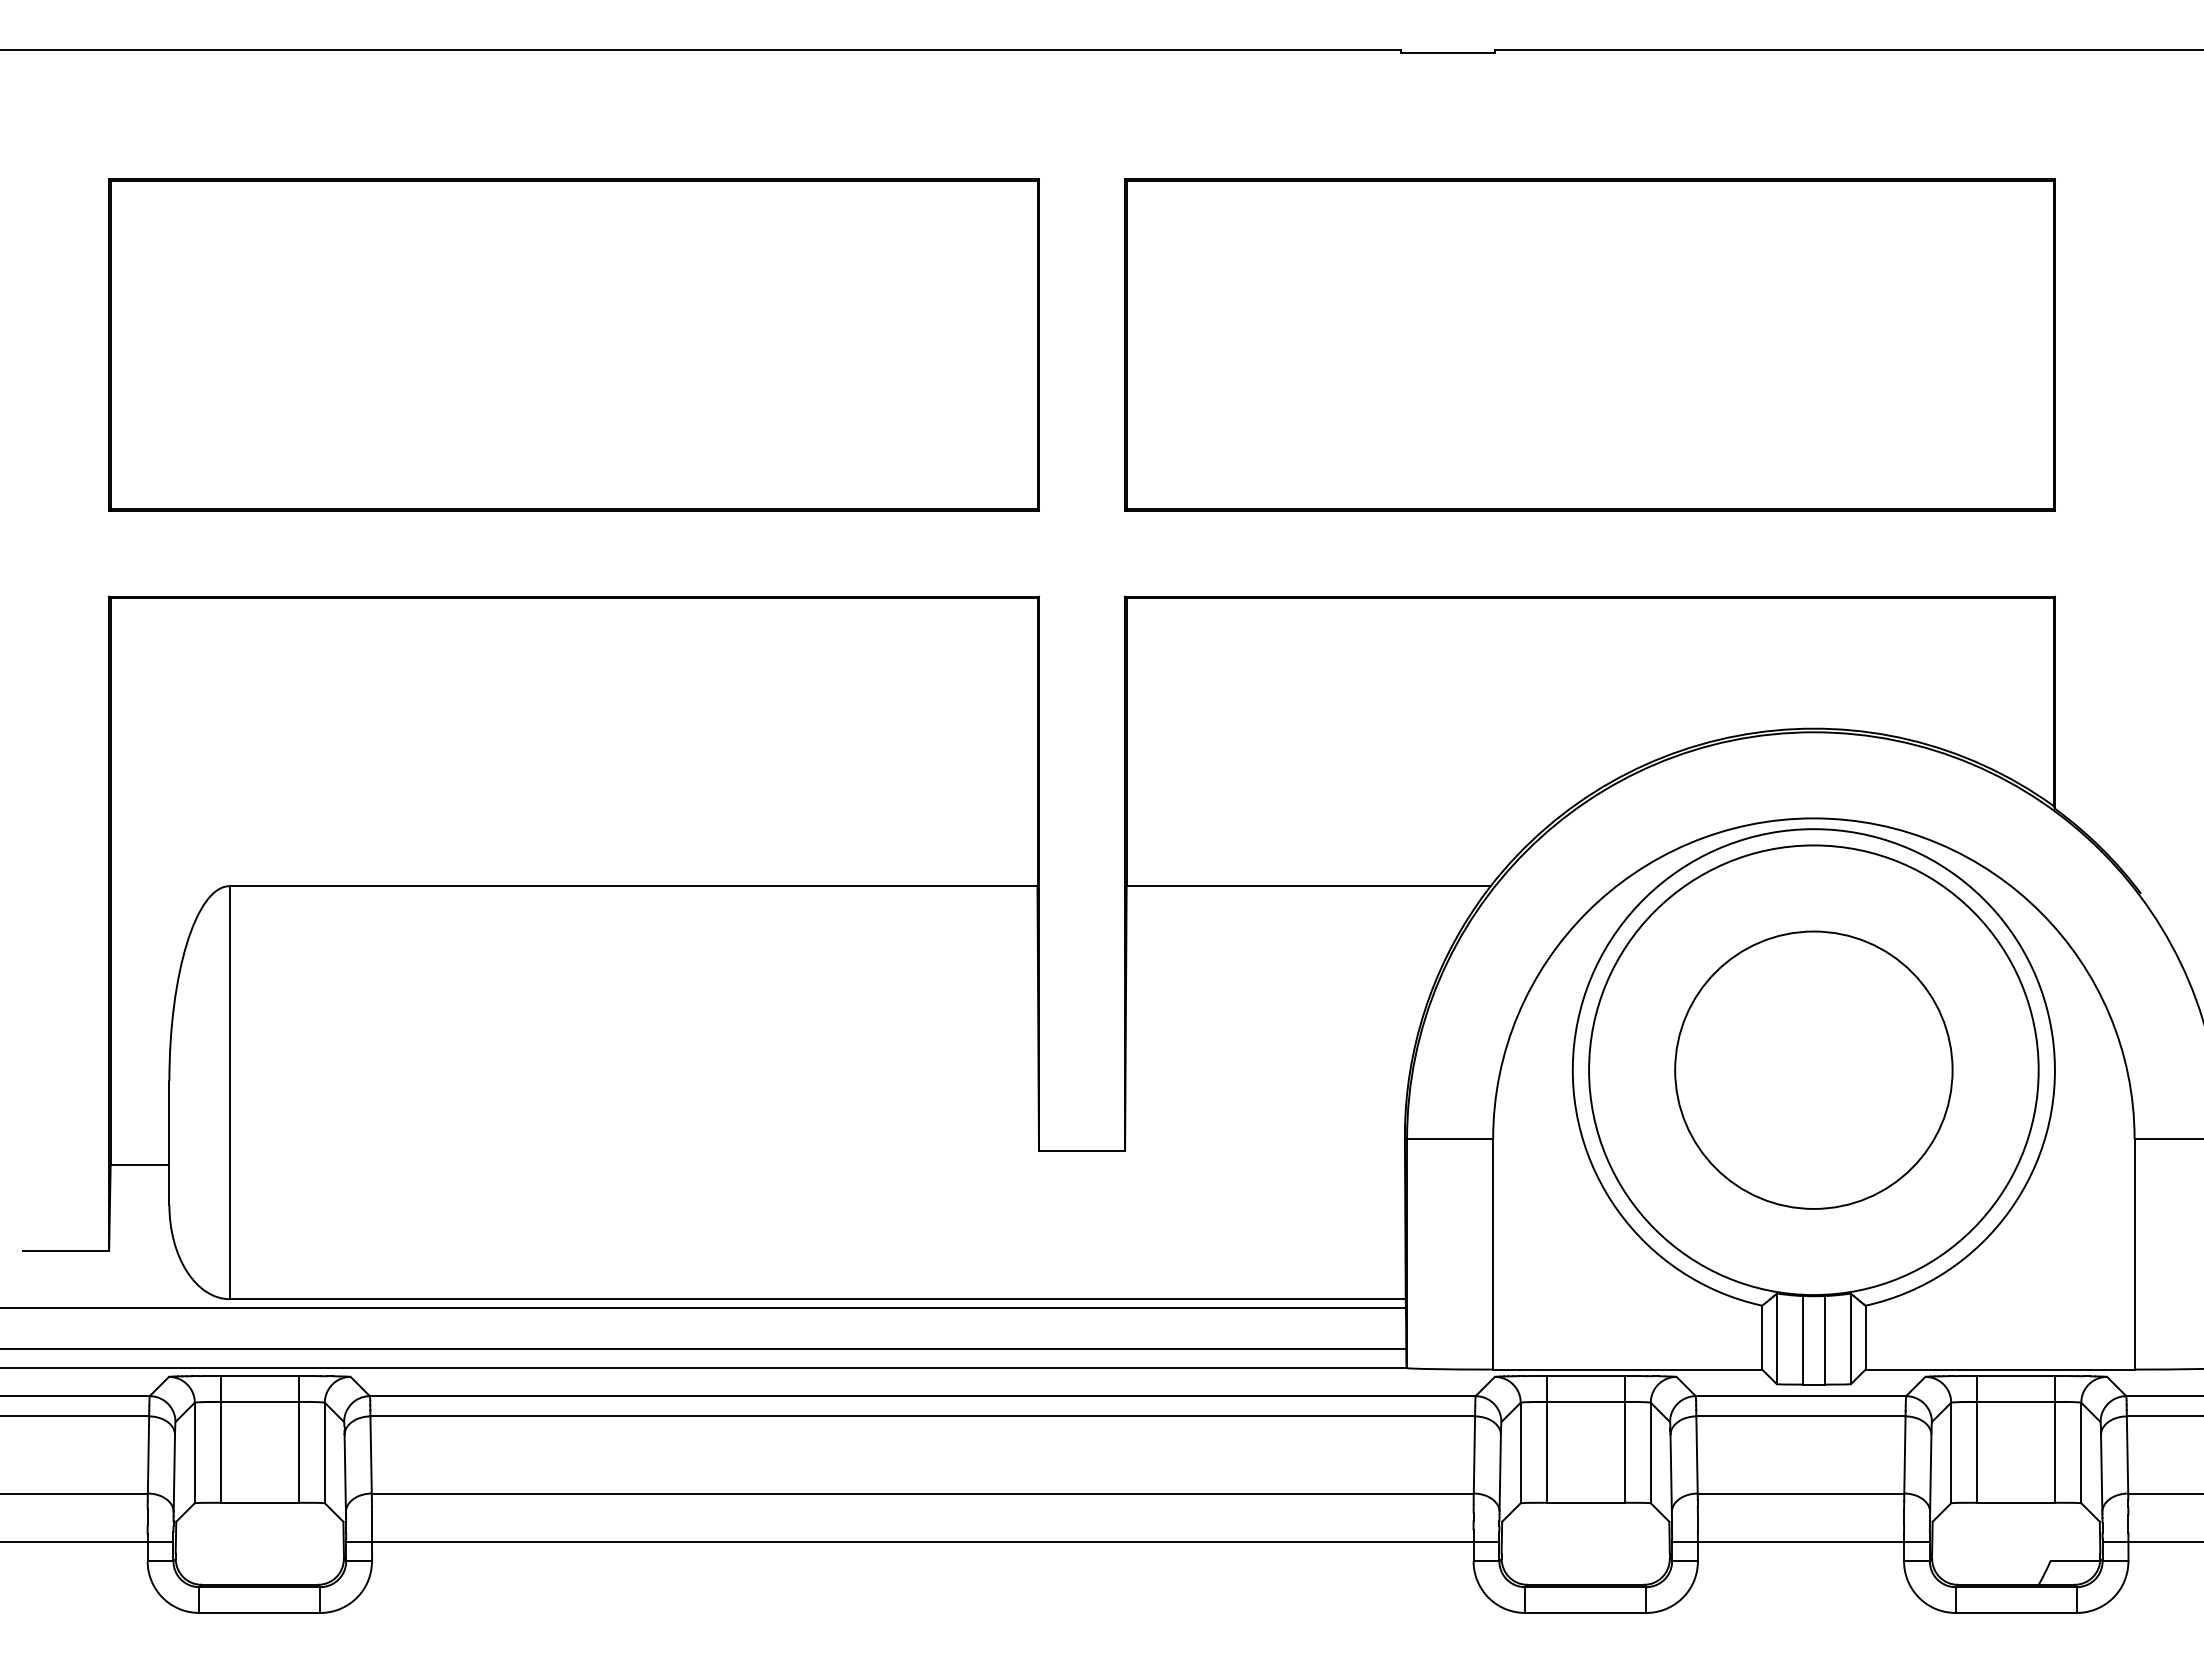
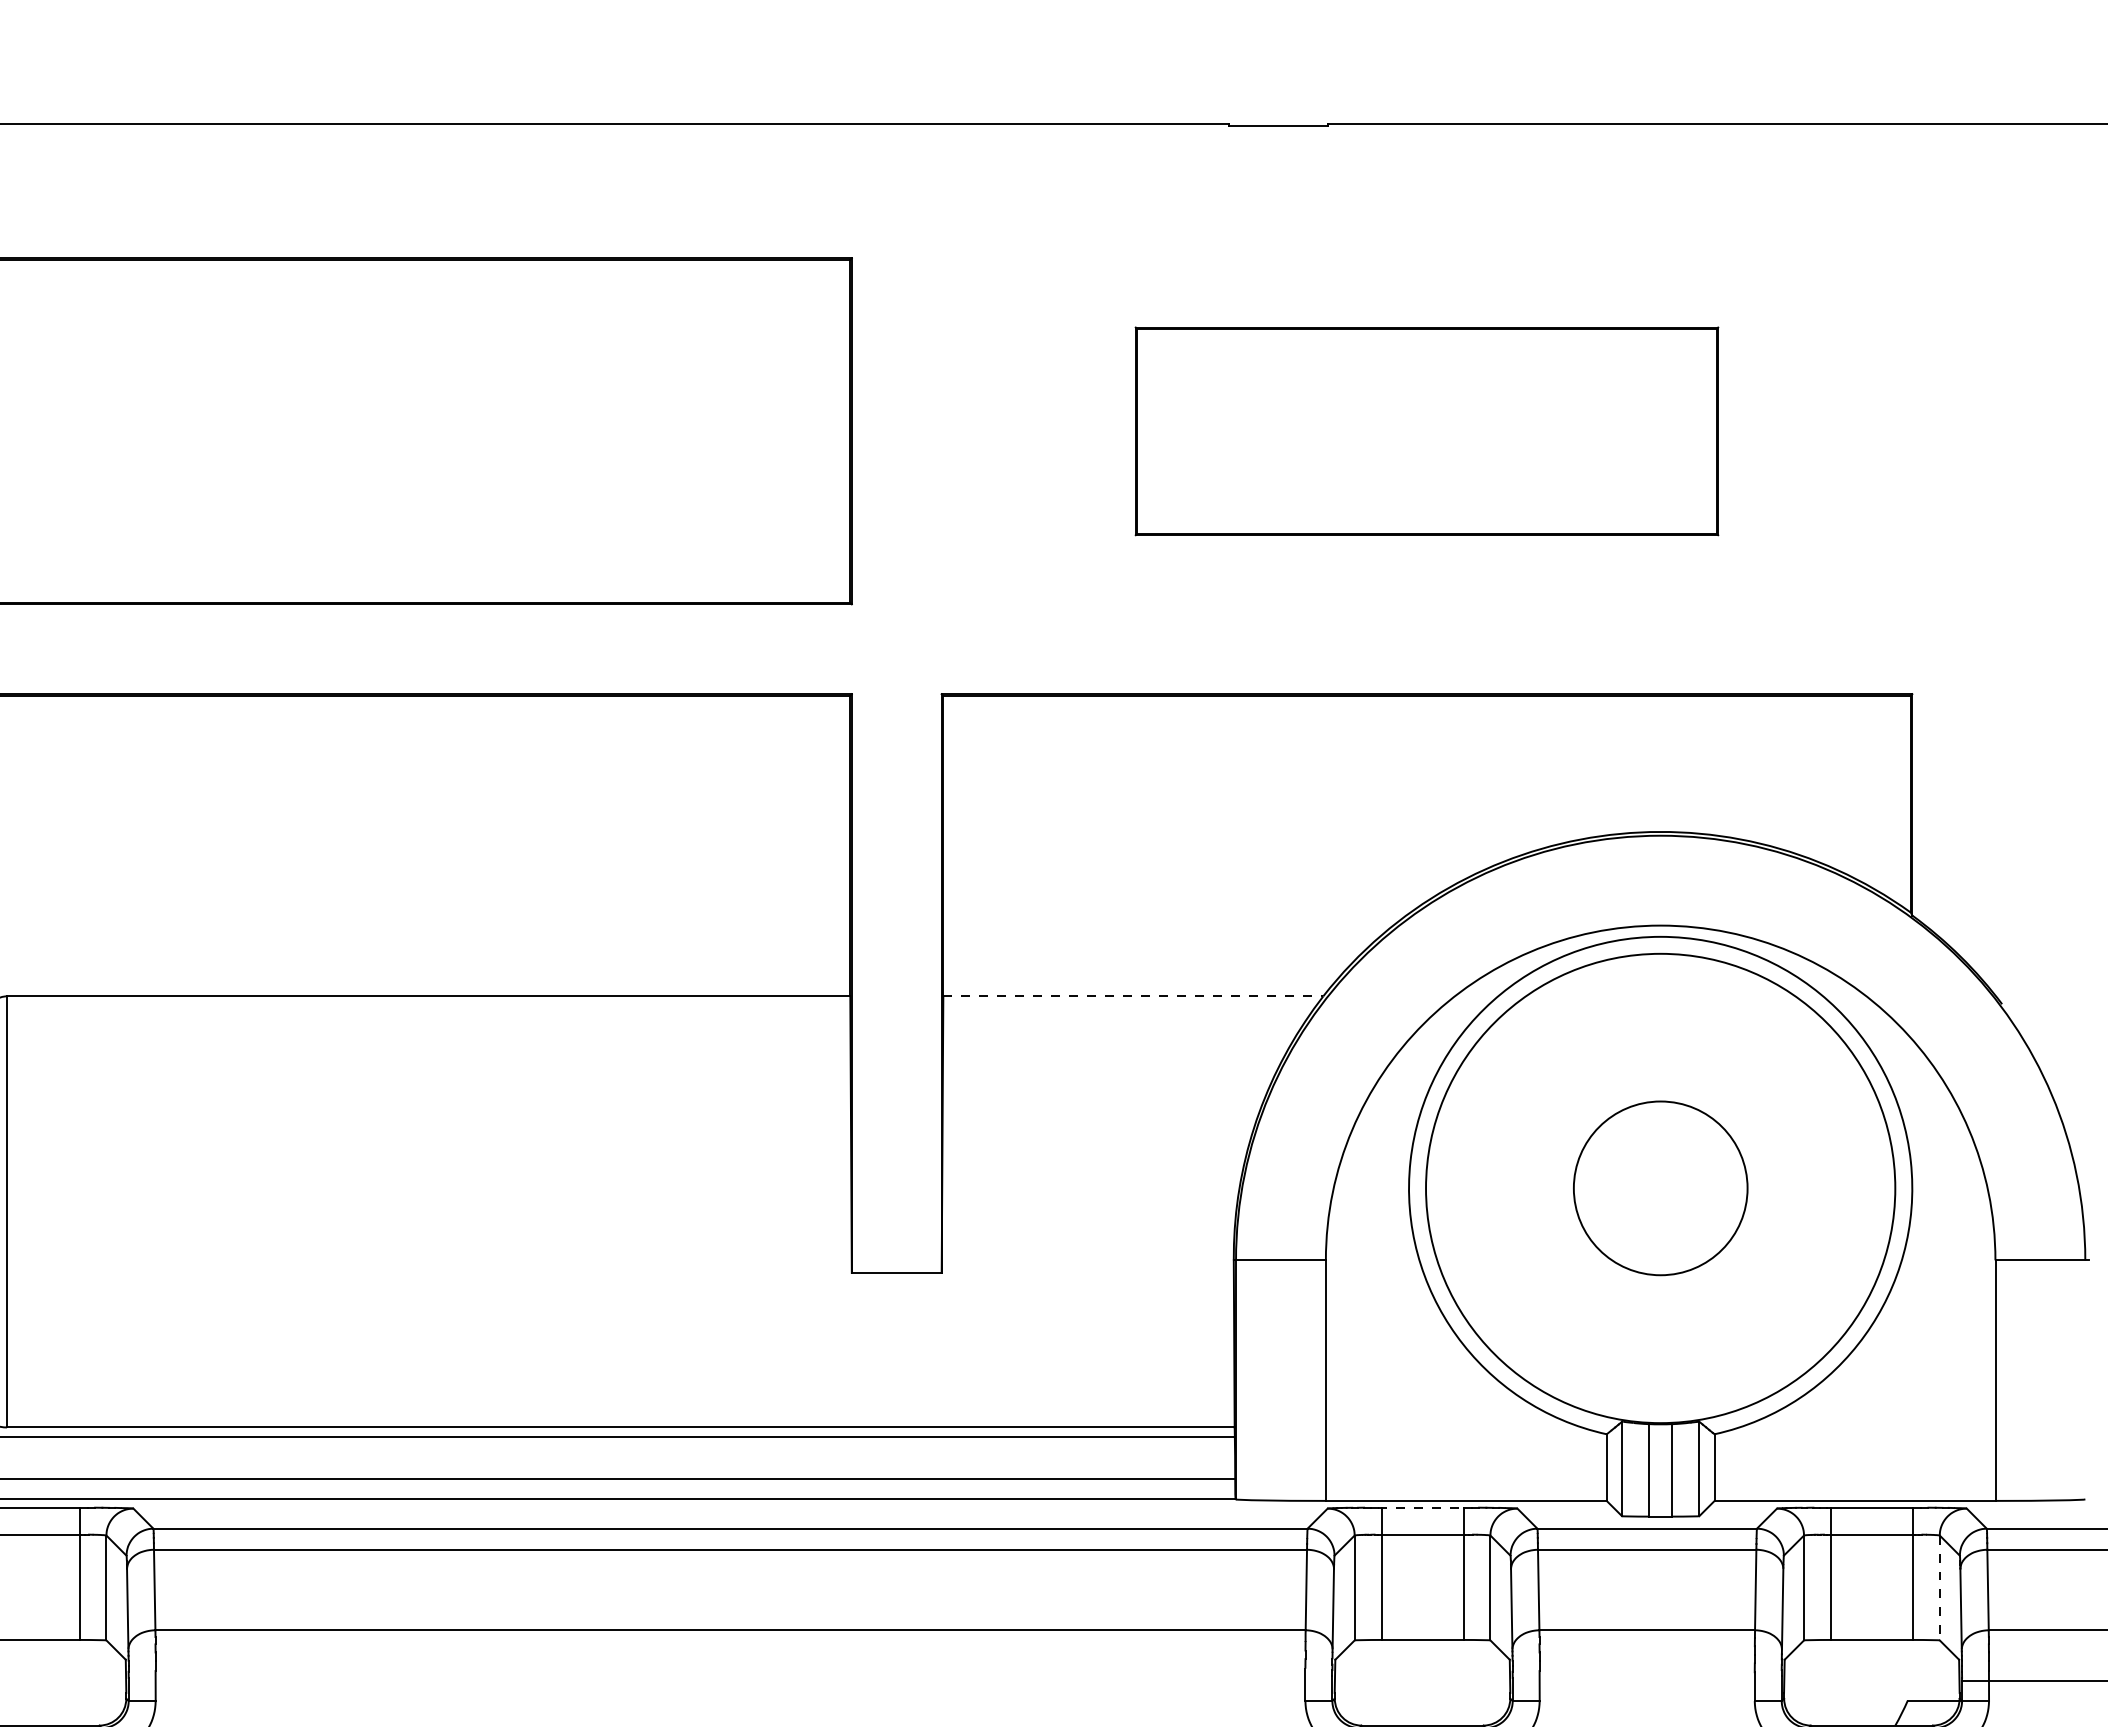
part: (1589, 344) -> (1426, 430), size x0.6
line: (1309, 886) -> (1134, 996), solid -> dashed
circle: (1813, 1069) -> (1660, 1187), size x0.6
line: (1584, 1376) -> (1421, 1508), solid -> dashed
line: (2081, 1453) -> (1940, 1588), solid -> dashed
line: (922, 1542) -> (730, 1681), removed
line: (1800, 1542) -> (1646, 1681), removed

